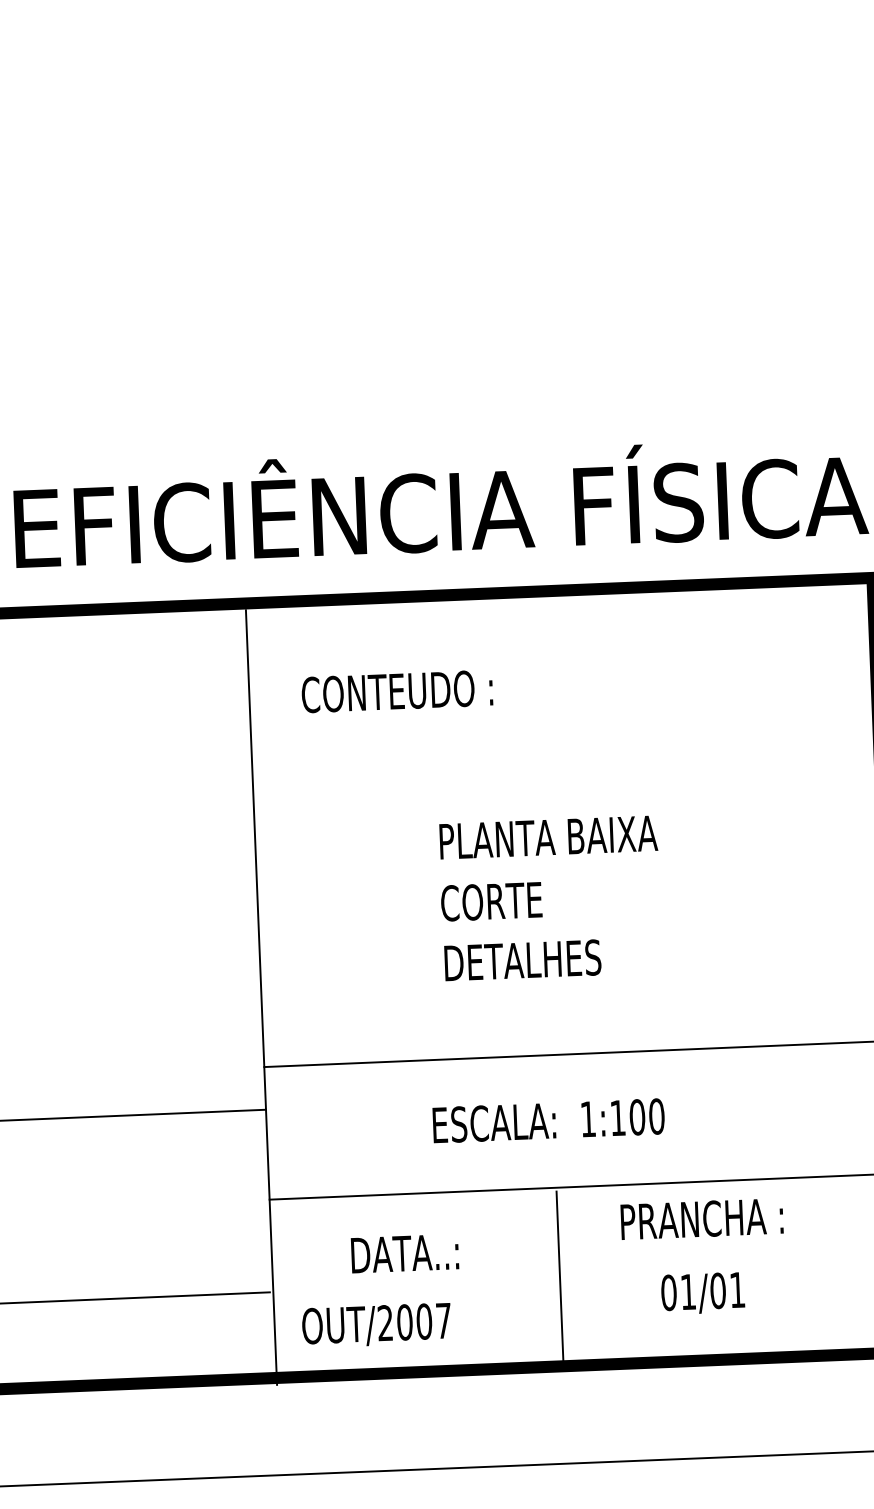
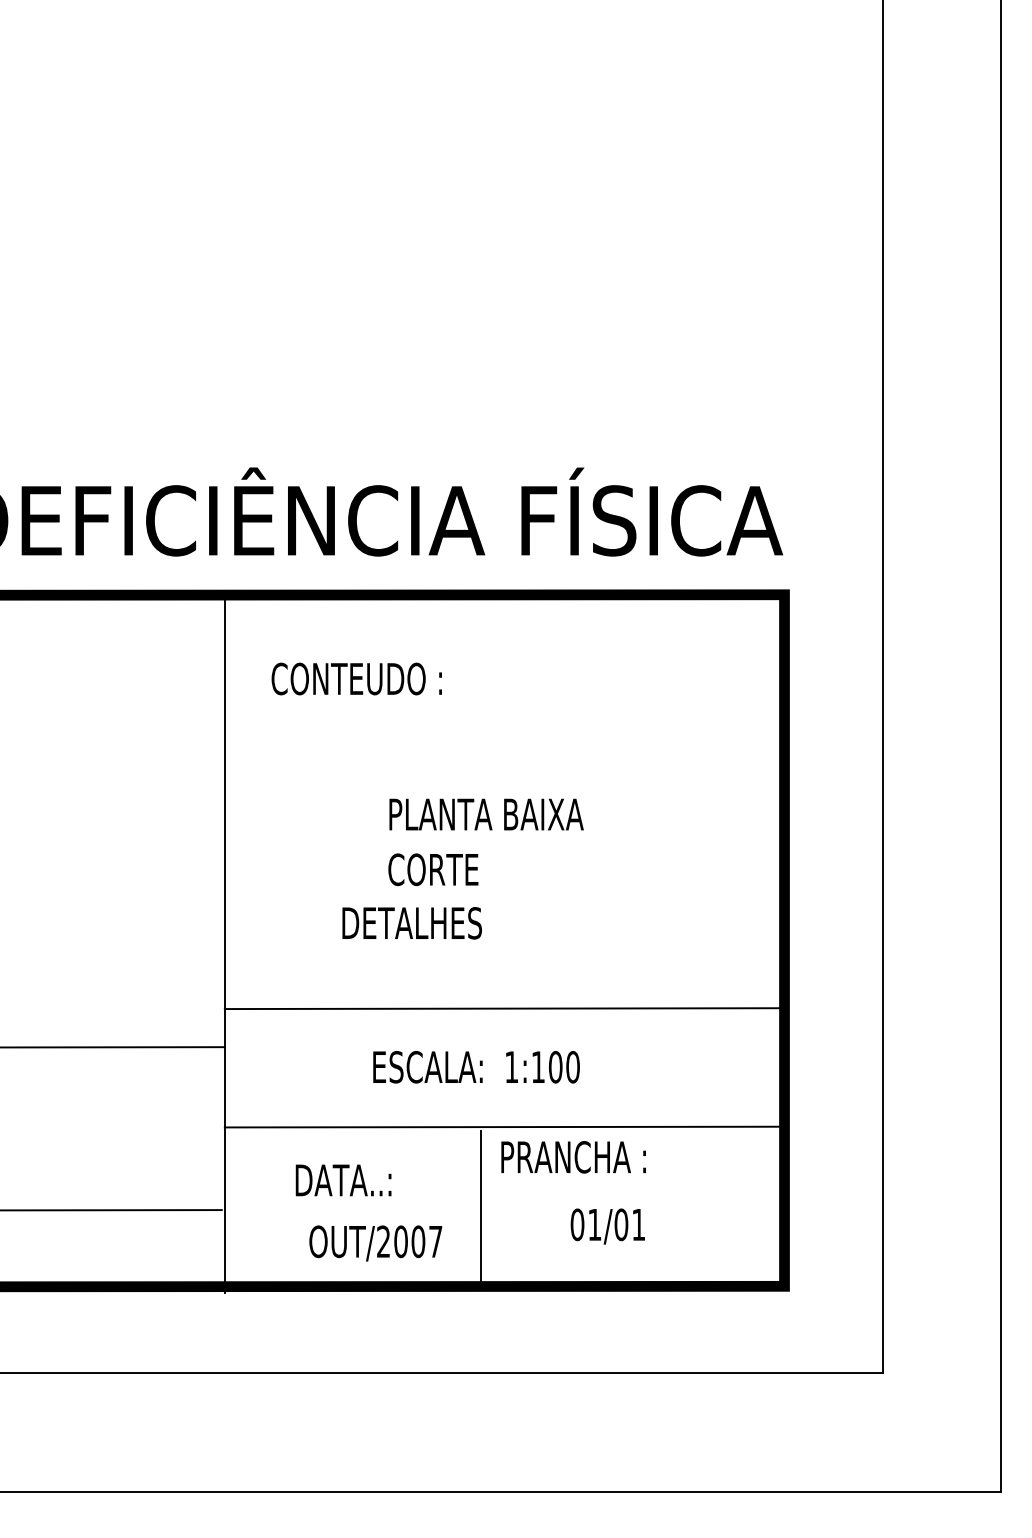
text: (522, 960) -> (411, 923), moved
text: (701, 1219) -> (573, 1157), moved
text: (376, 1325) -> (375, 1243), moved

